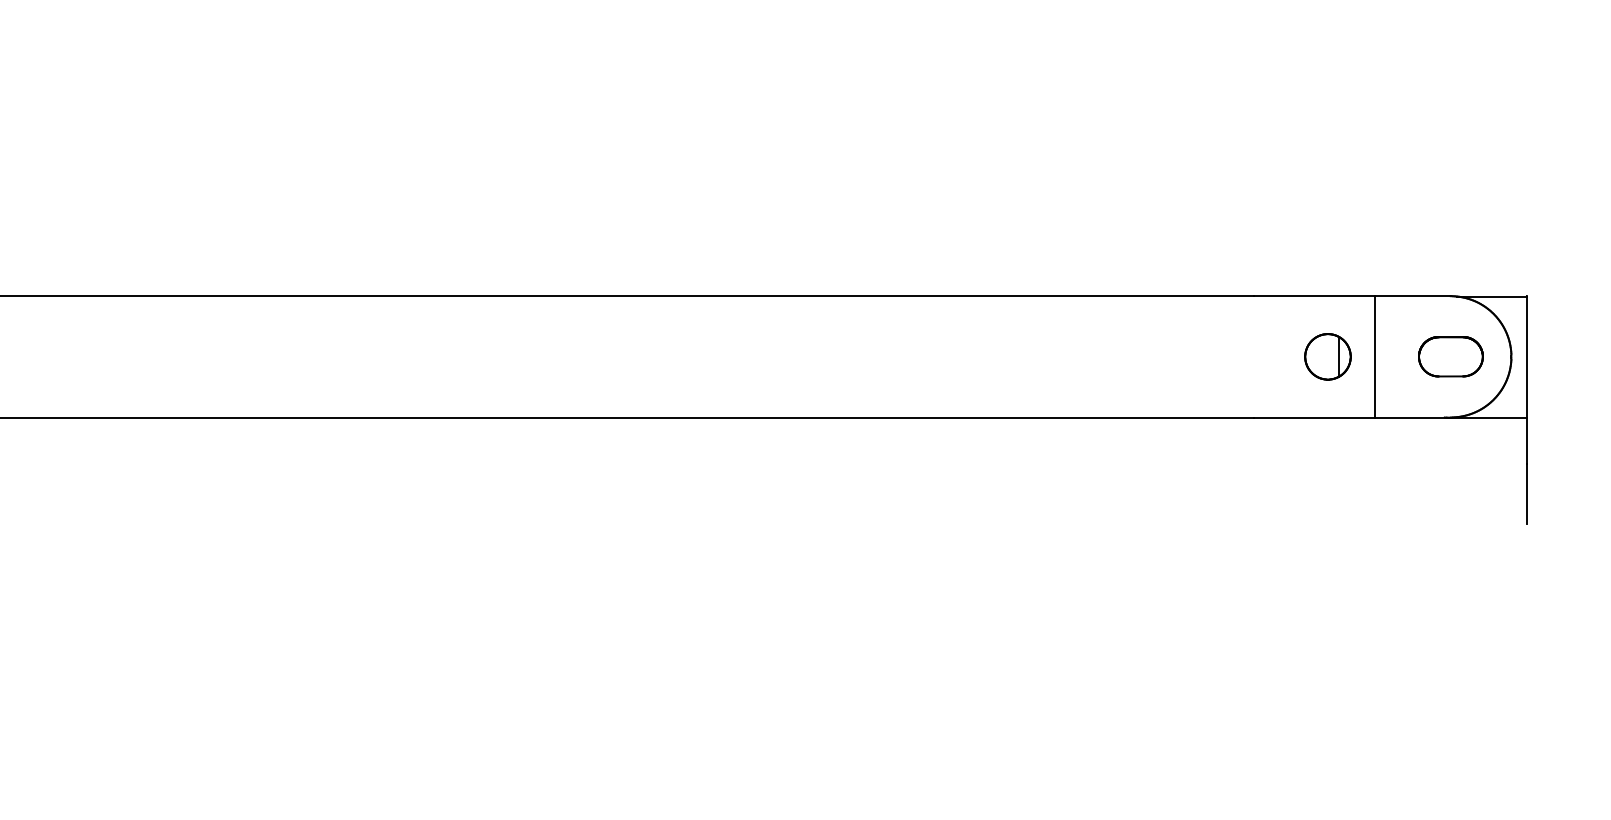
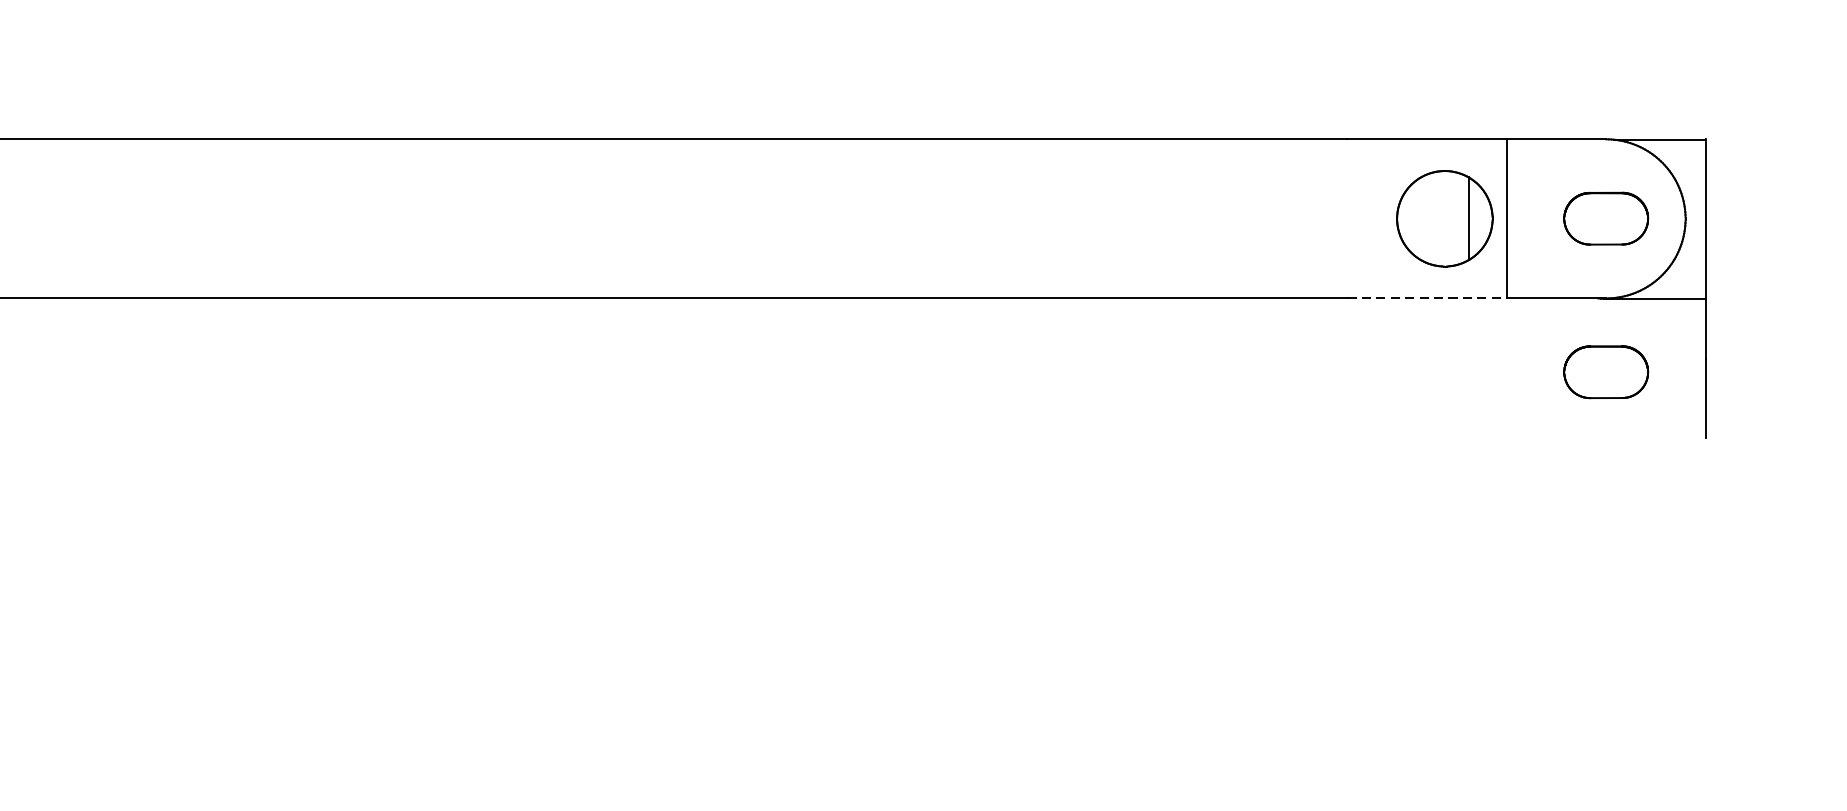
part: (1327, 356) -> (1444, 218), size x1.6
line: (1314, 417) -> (1427, 298), solid -> dashed
part: (1450, 473) -> (1605, 371), added

